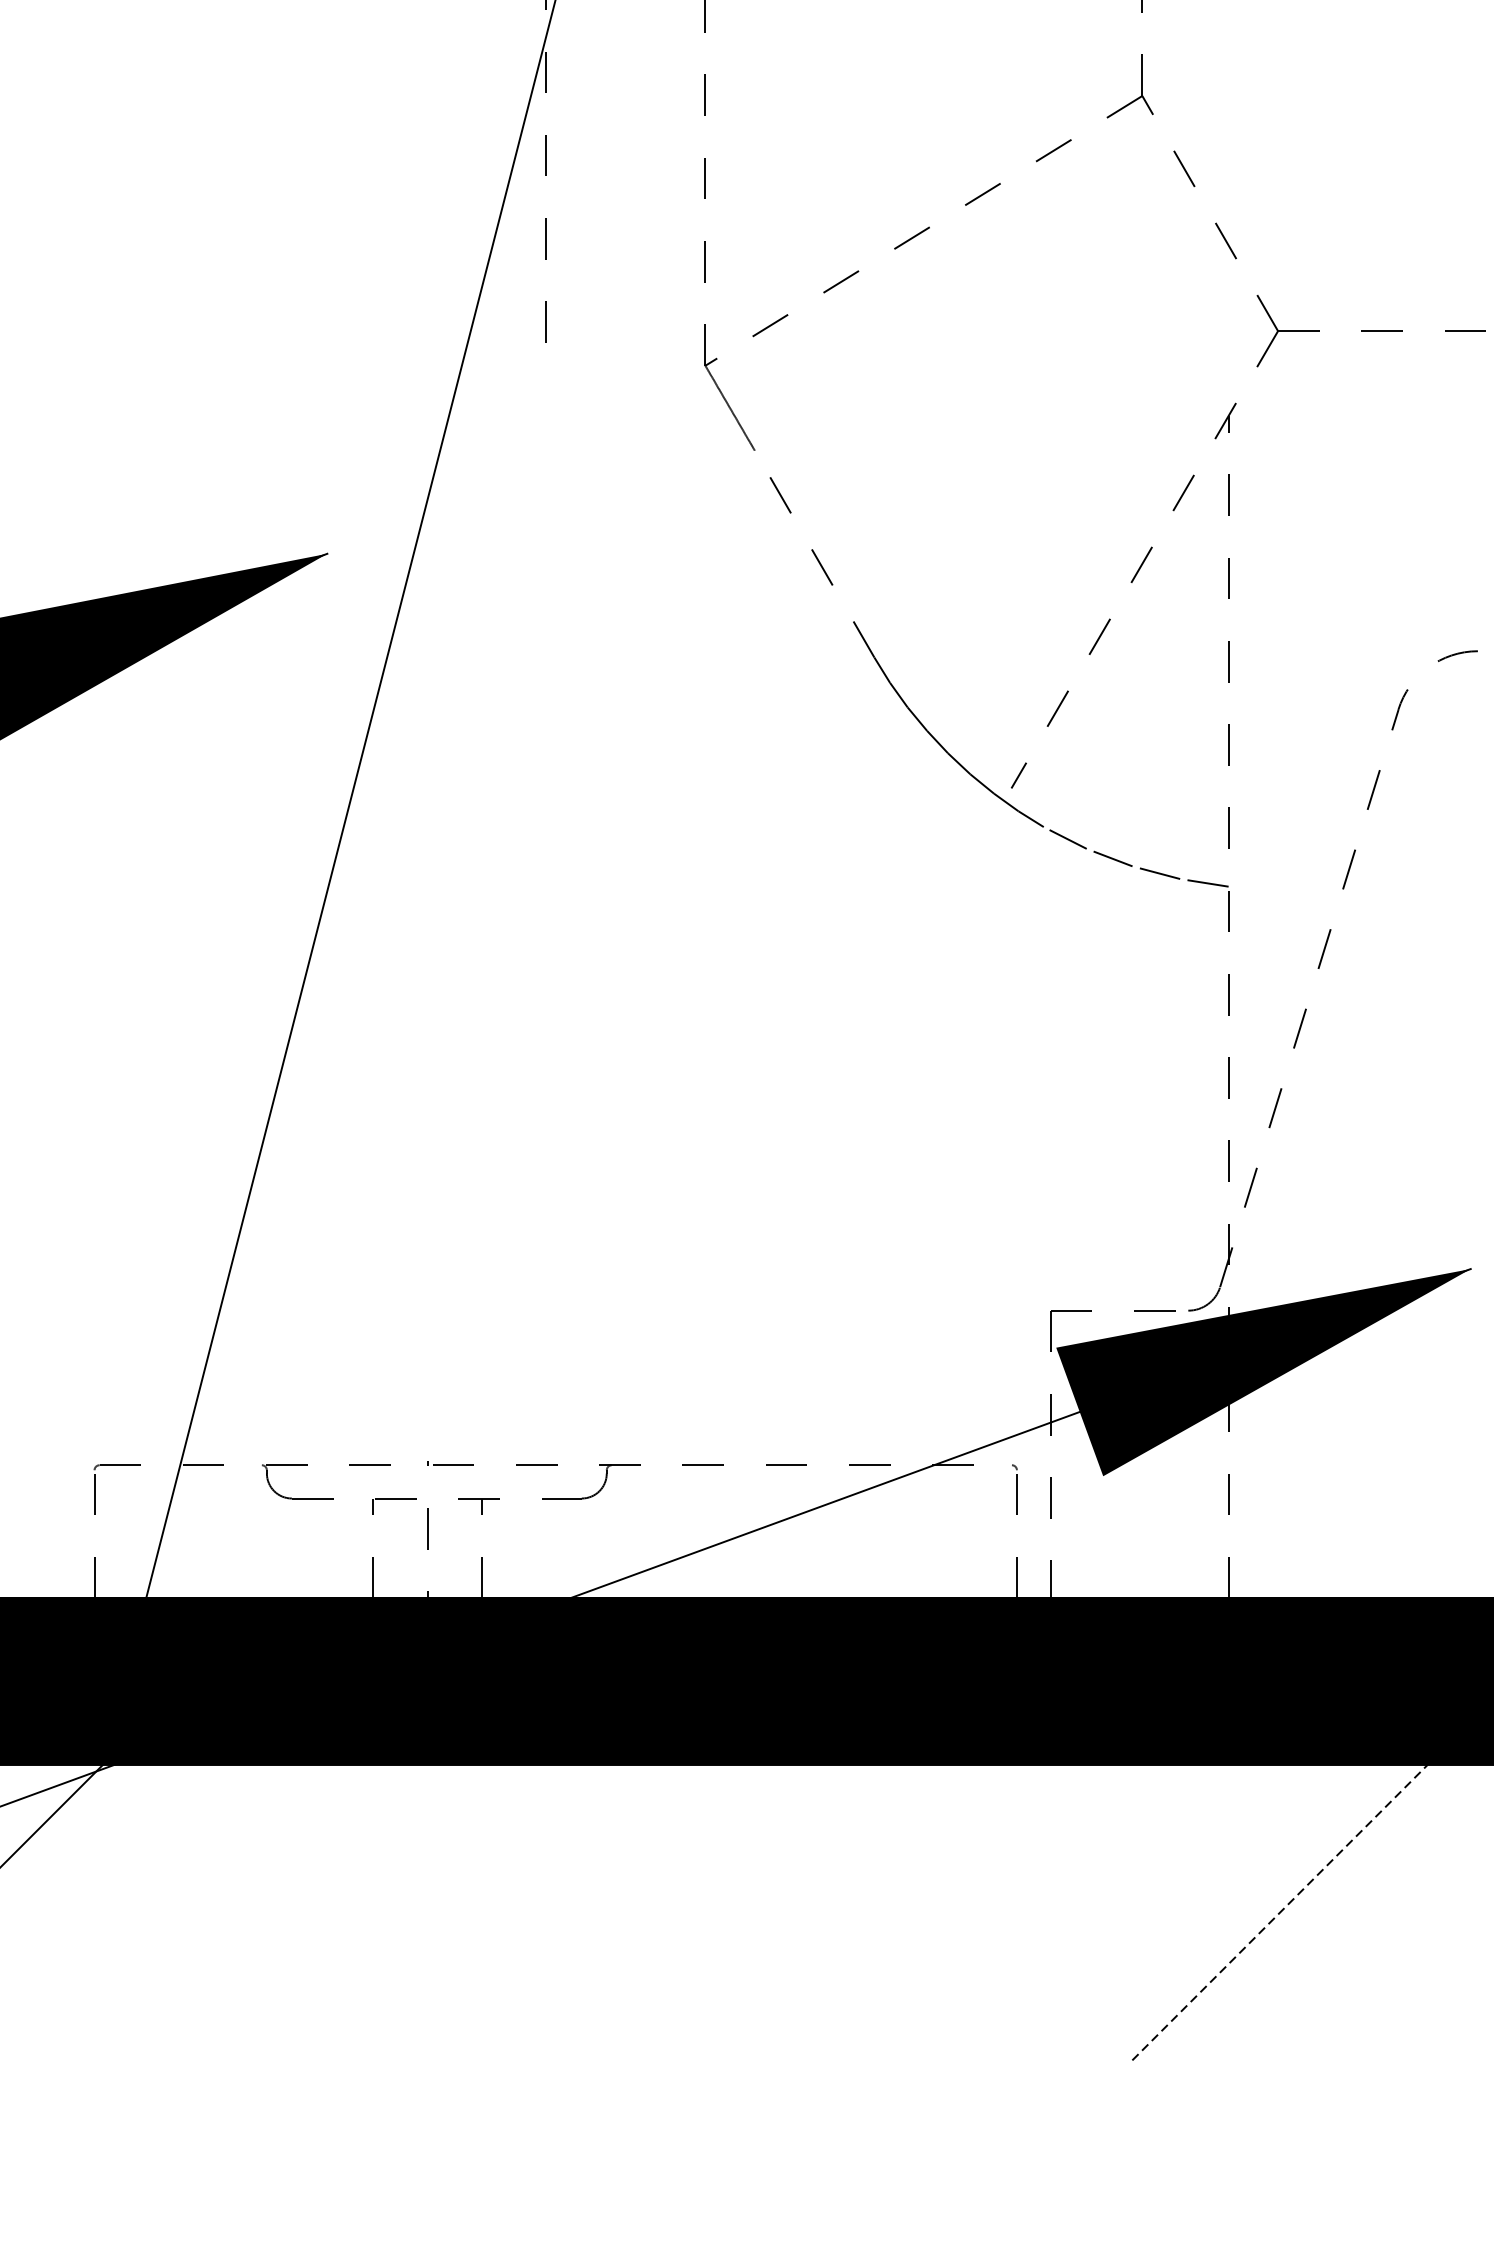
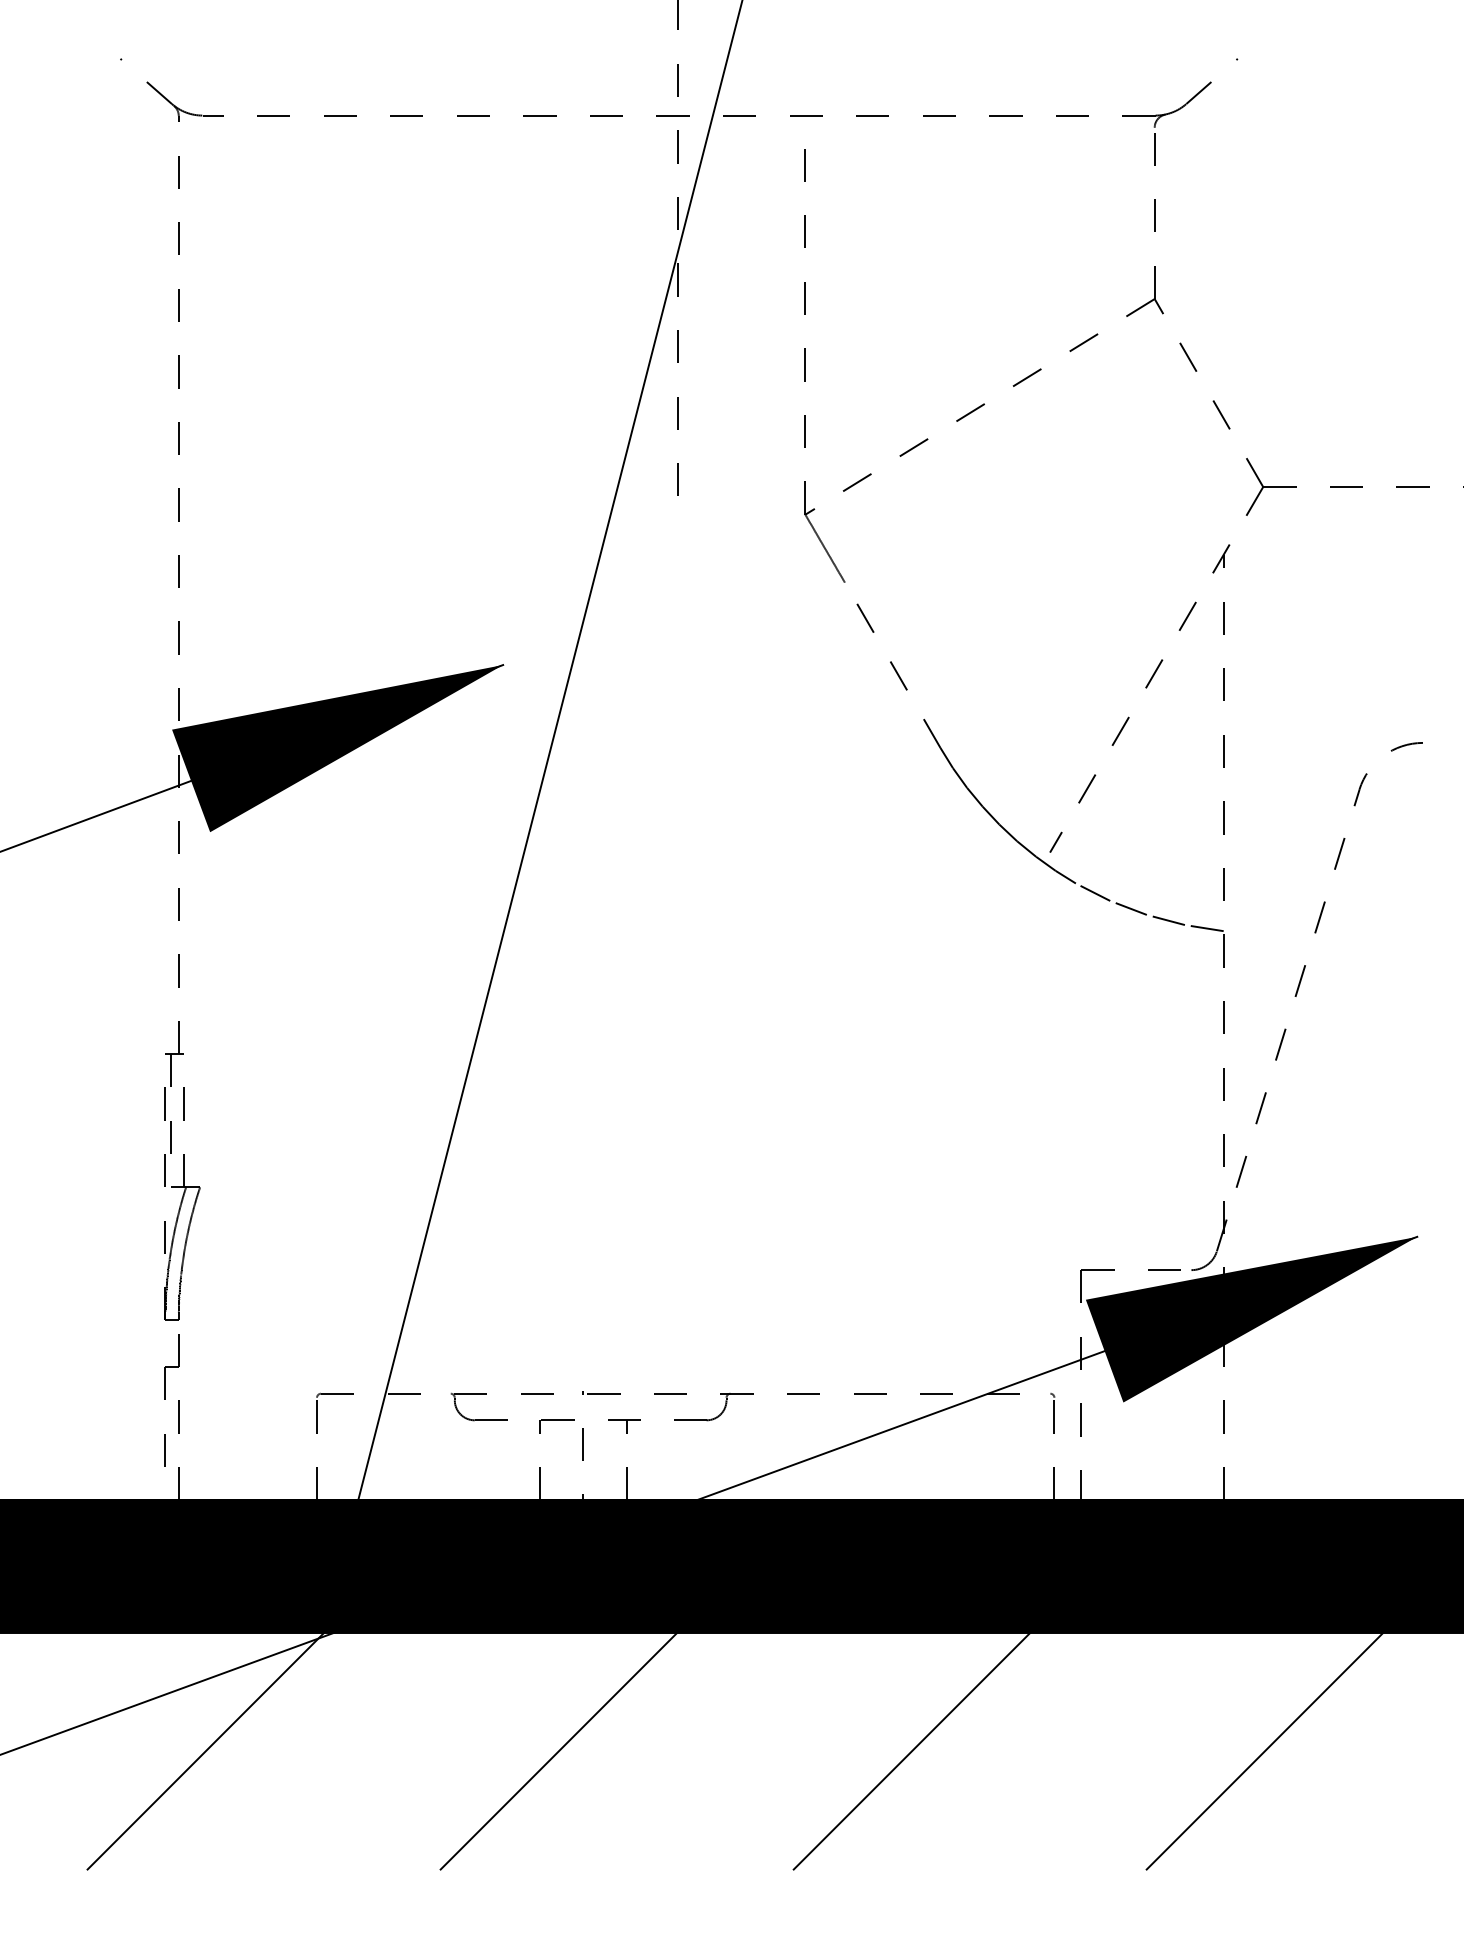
line: (396, 1912) -> (558, 1751), added
line: (838, 1912) -> (911, 1751), added
line: (1279, 1912) -> (1264, 1751), dashed -> solid

